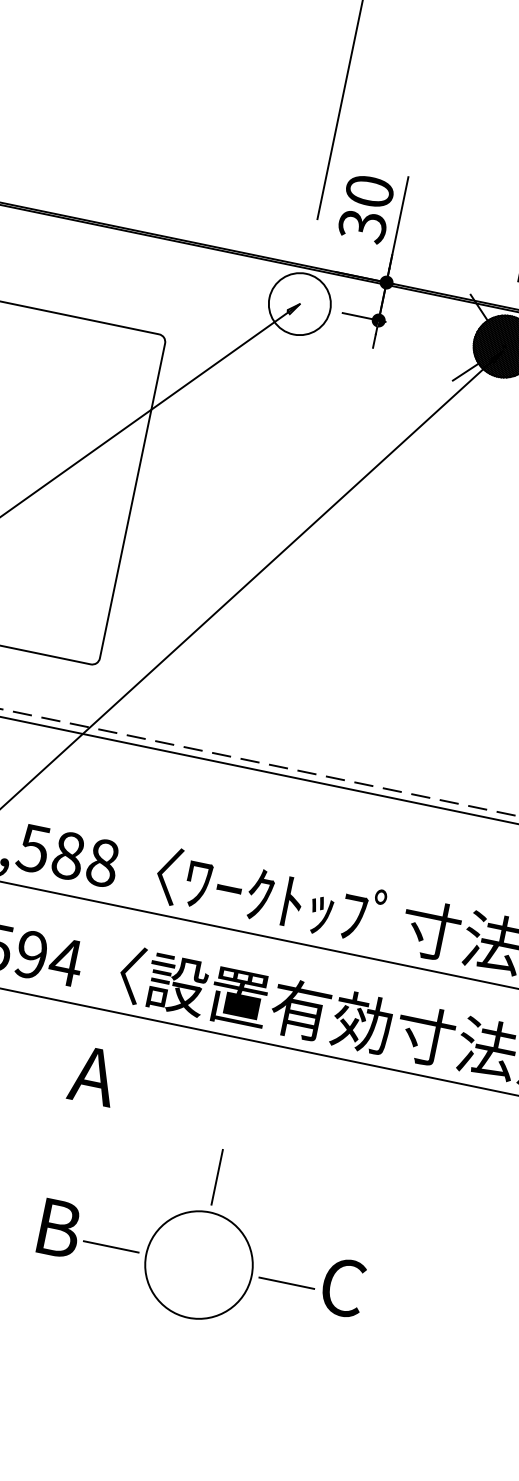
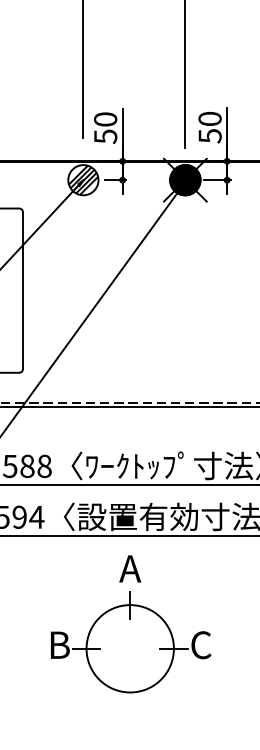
text: (362, 225) -> (105, 136), 30 -> 50
hatch: (300, 302) -> (83, 179), added
text: (94, 1075) -> (130, 568), moved
circle: (197, 1264) -> (129, 648), size x1.67

